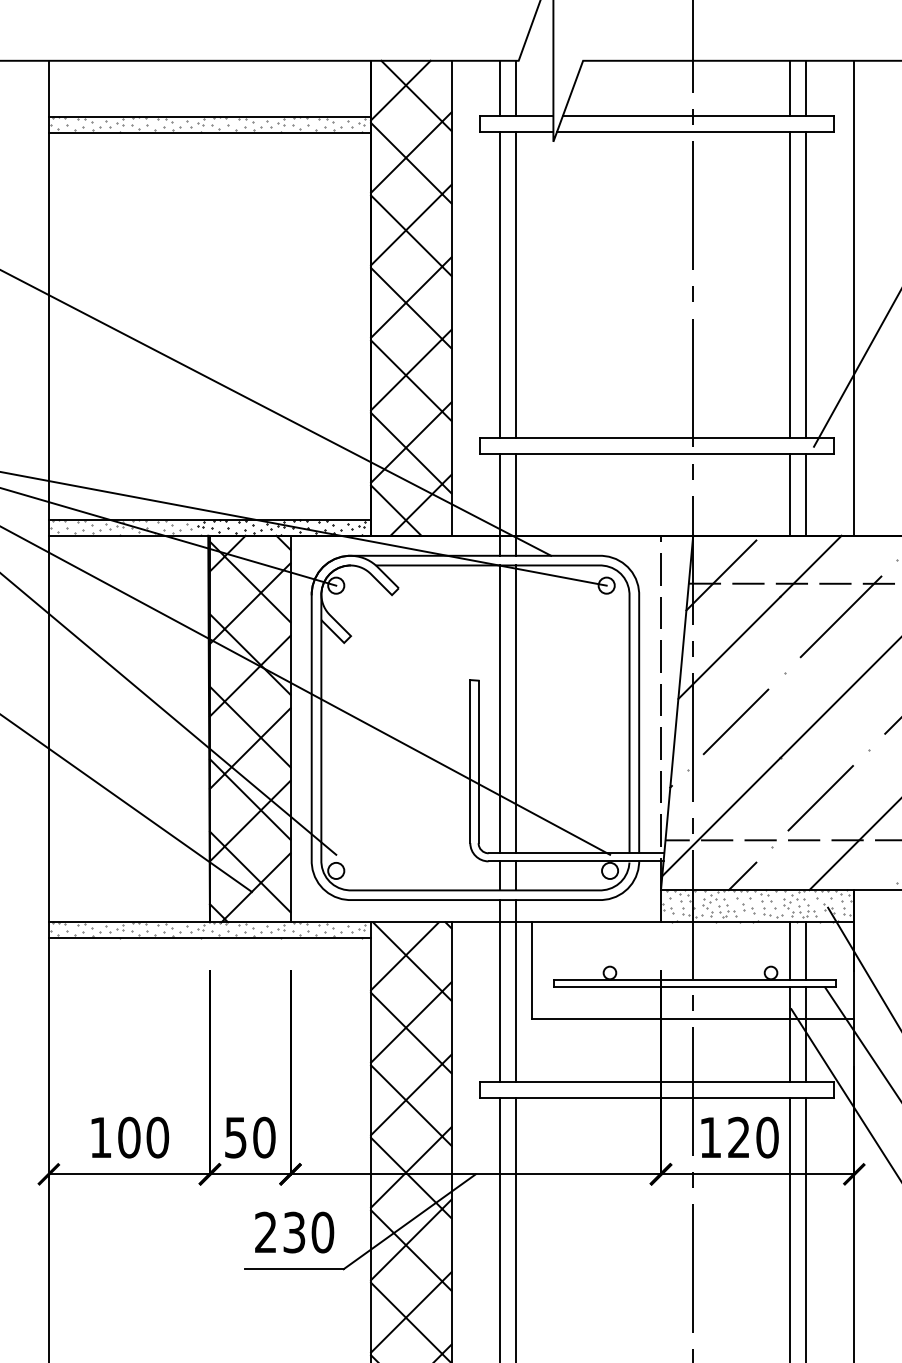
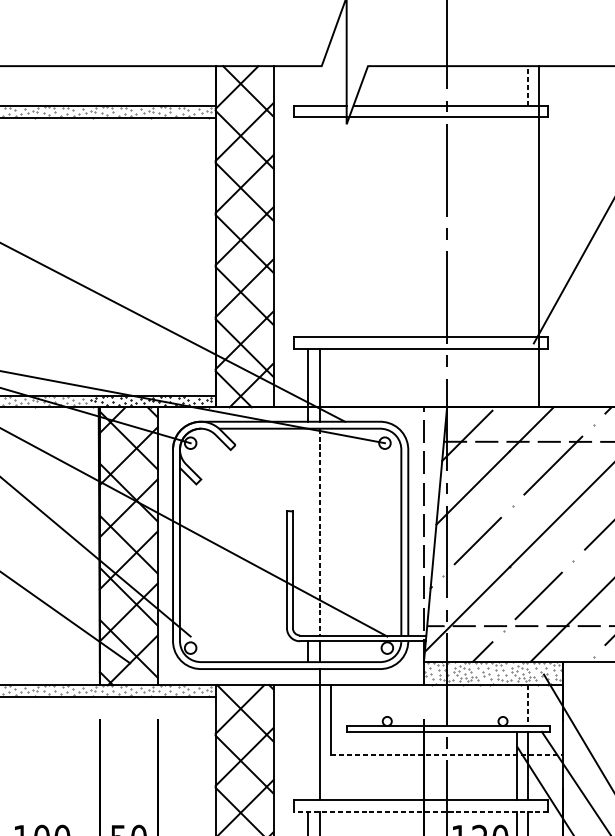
line: (499, 87) -> (307, 85), removed
line: (516, 87) -> (320, 85), removed
line: (789, 87) -> (516, 85), removed
line: (805, 88) -> (527, 86), solid -> dashed
line: (499, 284) -> (307, 226), removed
line: (516, 284) -> (320, 226), removed
line: (789, 284) -> (516, 226), removed
line: (805, 284) -> (527, 226), removed
line: (854, 297) -> (539, 236), moved
line: (789, 494) -> (516, 377), removed
line: (805, 494) -> (527, 377), removed
line: (499, 709) -> (307, 532), removed
line: (516, 709) -> (320, 532), solid -> dashed
line: (789, 950) -> (516, 705), removed
line: (805, 950) -> (527, 705), solid -> dashed
line: (499, 991) -> (307, 734), removed
line: (693, 1018) -> (447, 754), solid -> dashed
line: (656, 1098) -> (420, 811), solid -> dashed

